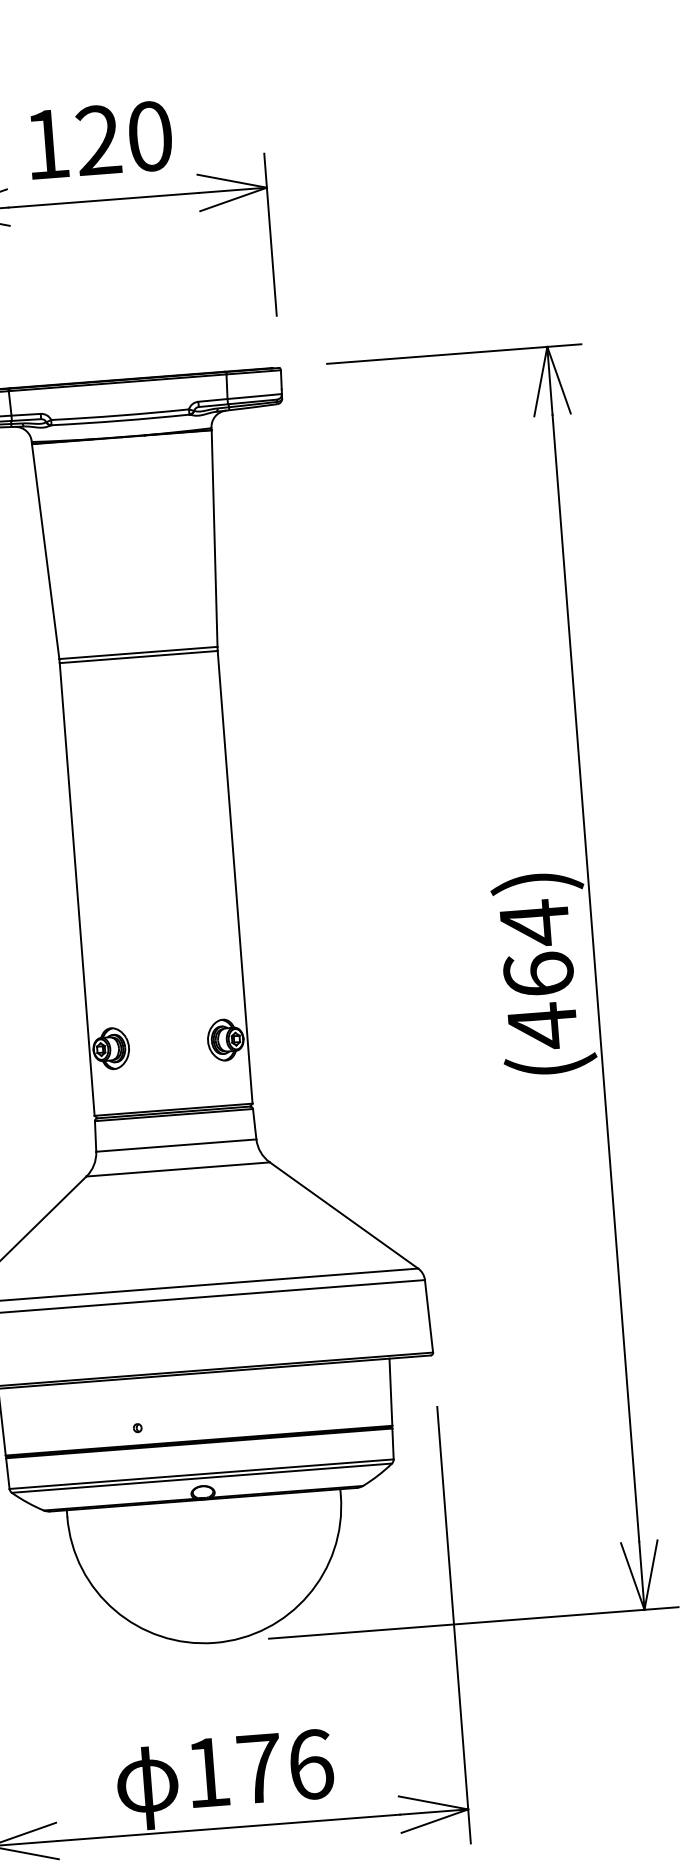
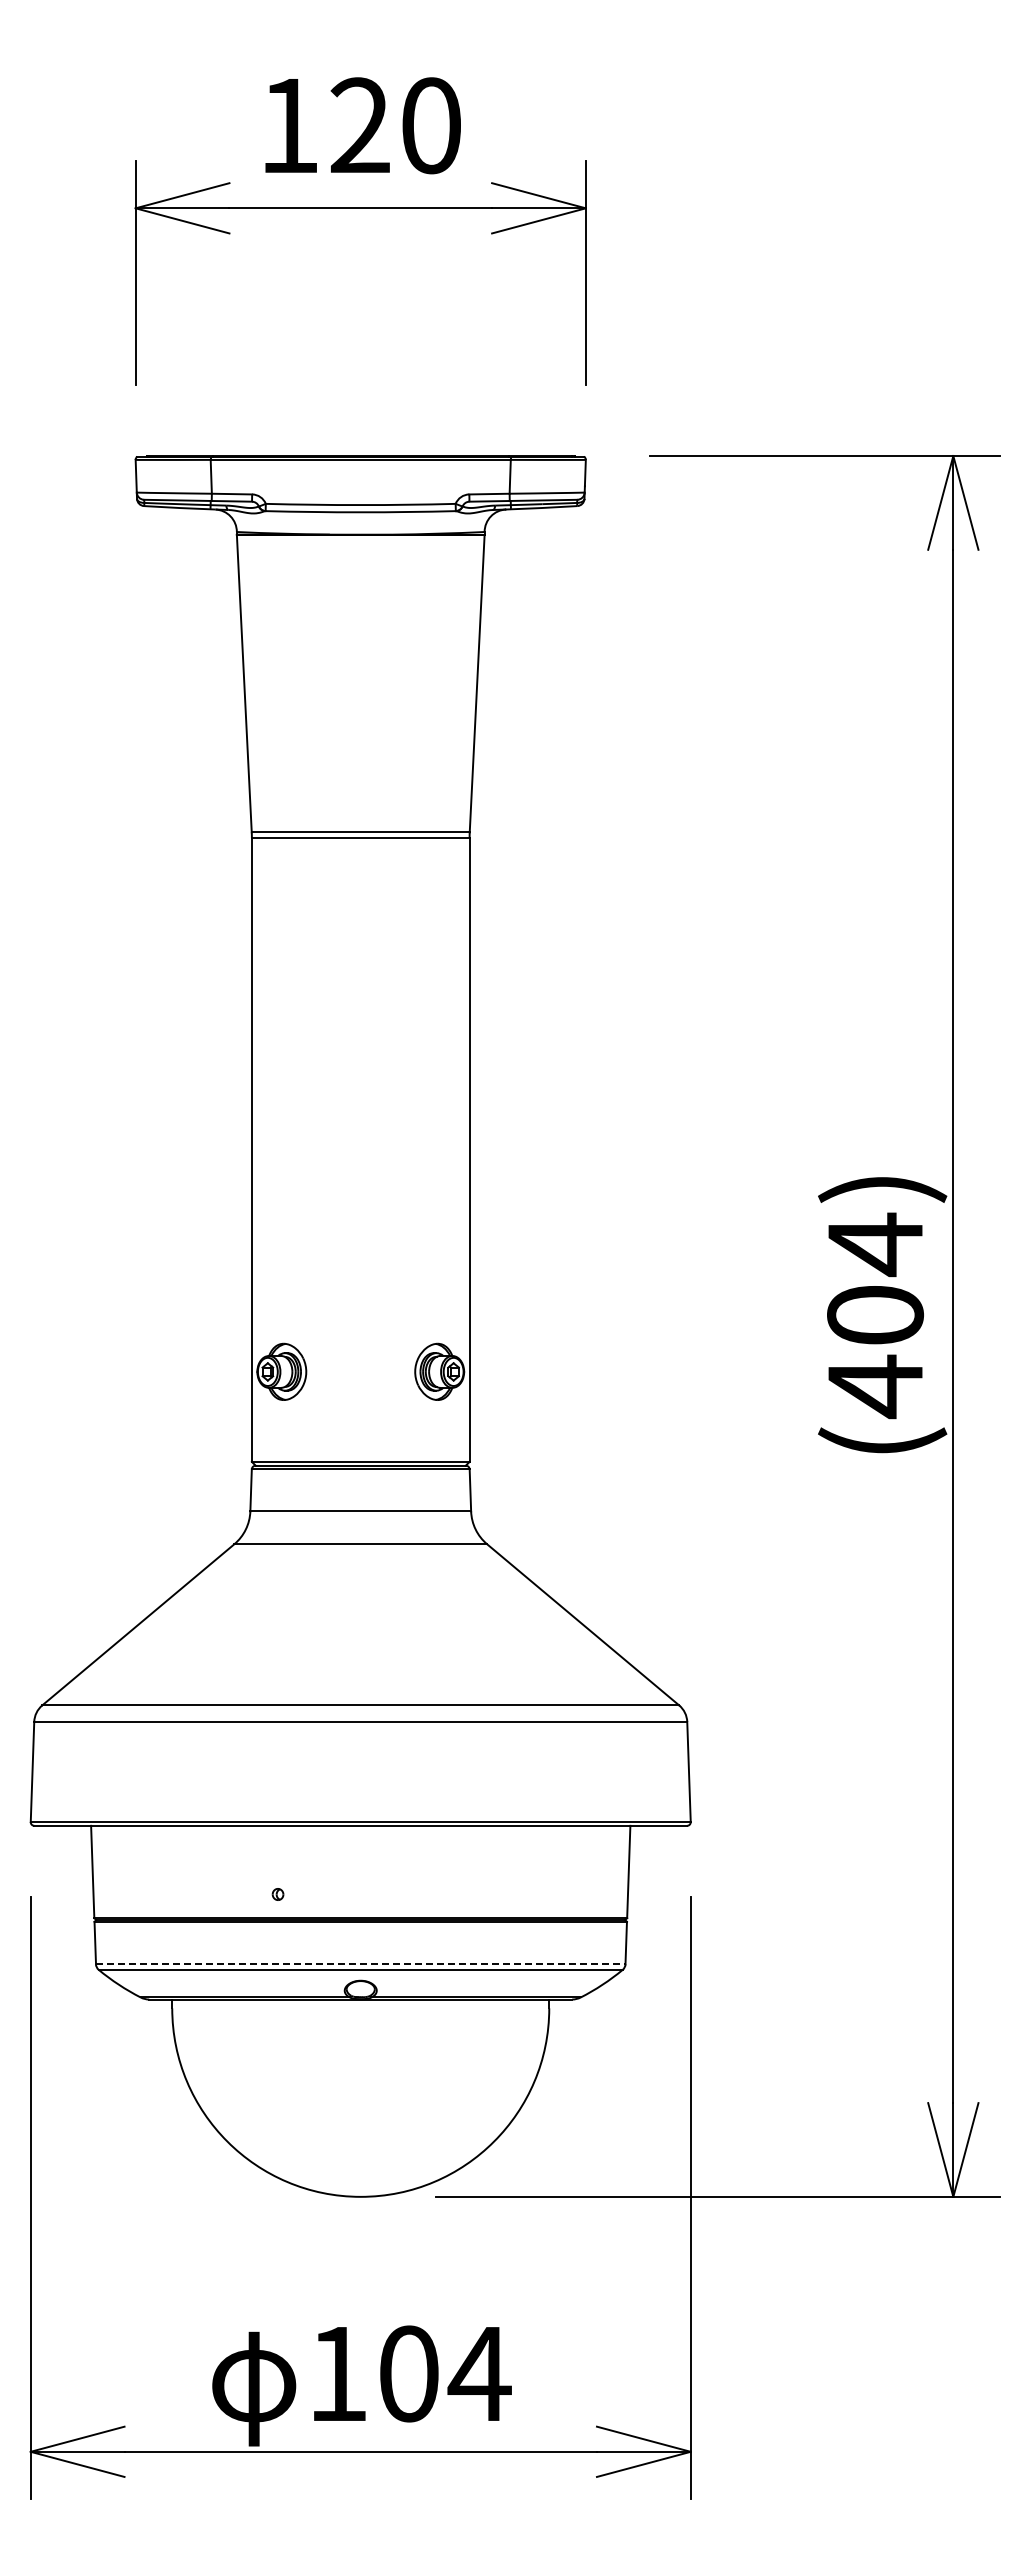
text: (538, 974) -> (875, 1314), (464) -> (404)
line: (201, 1474) -> (360, 1964), solid -> dashed
text: (285, 1766) -> (445, 2373), 176 -> 104

